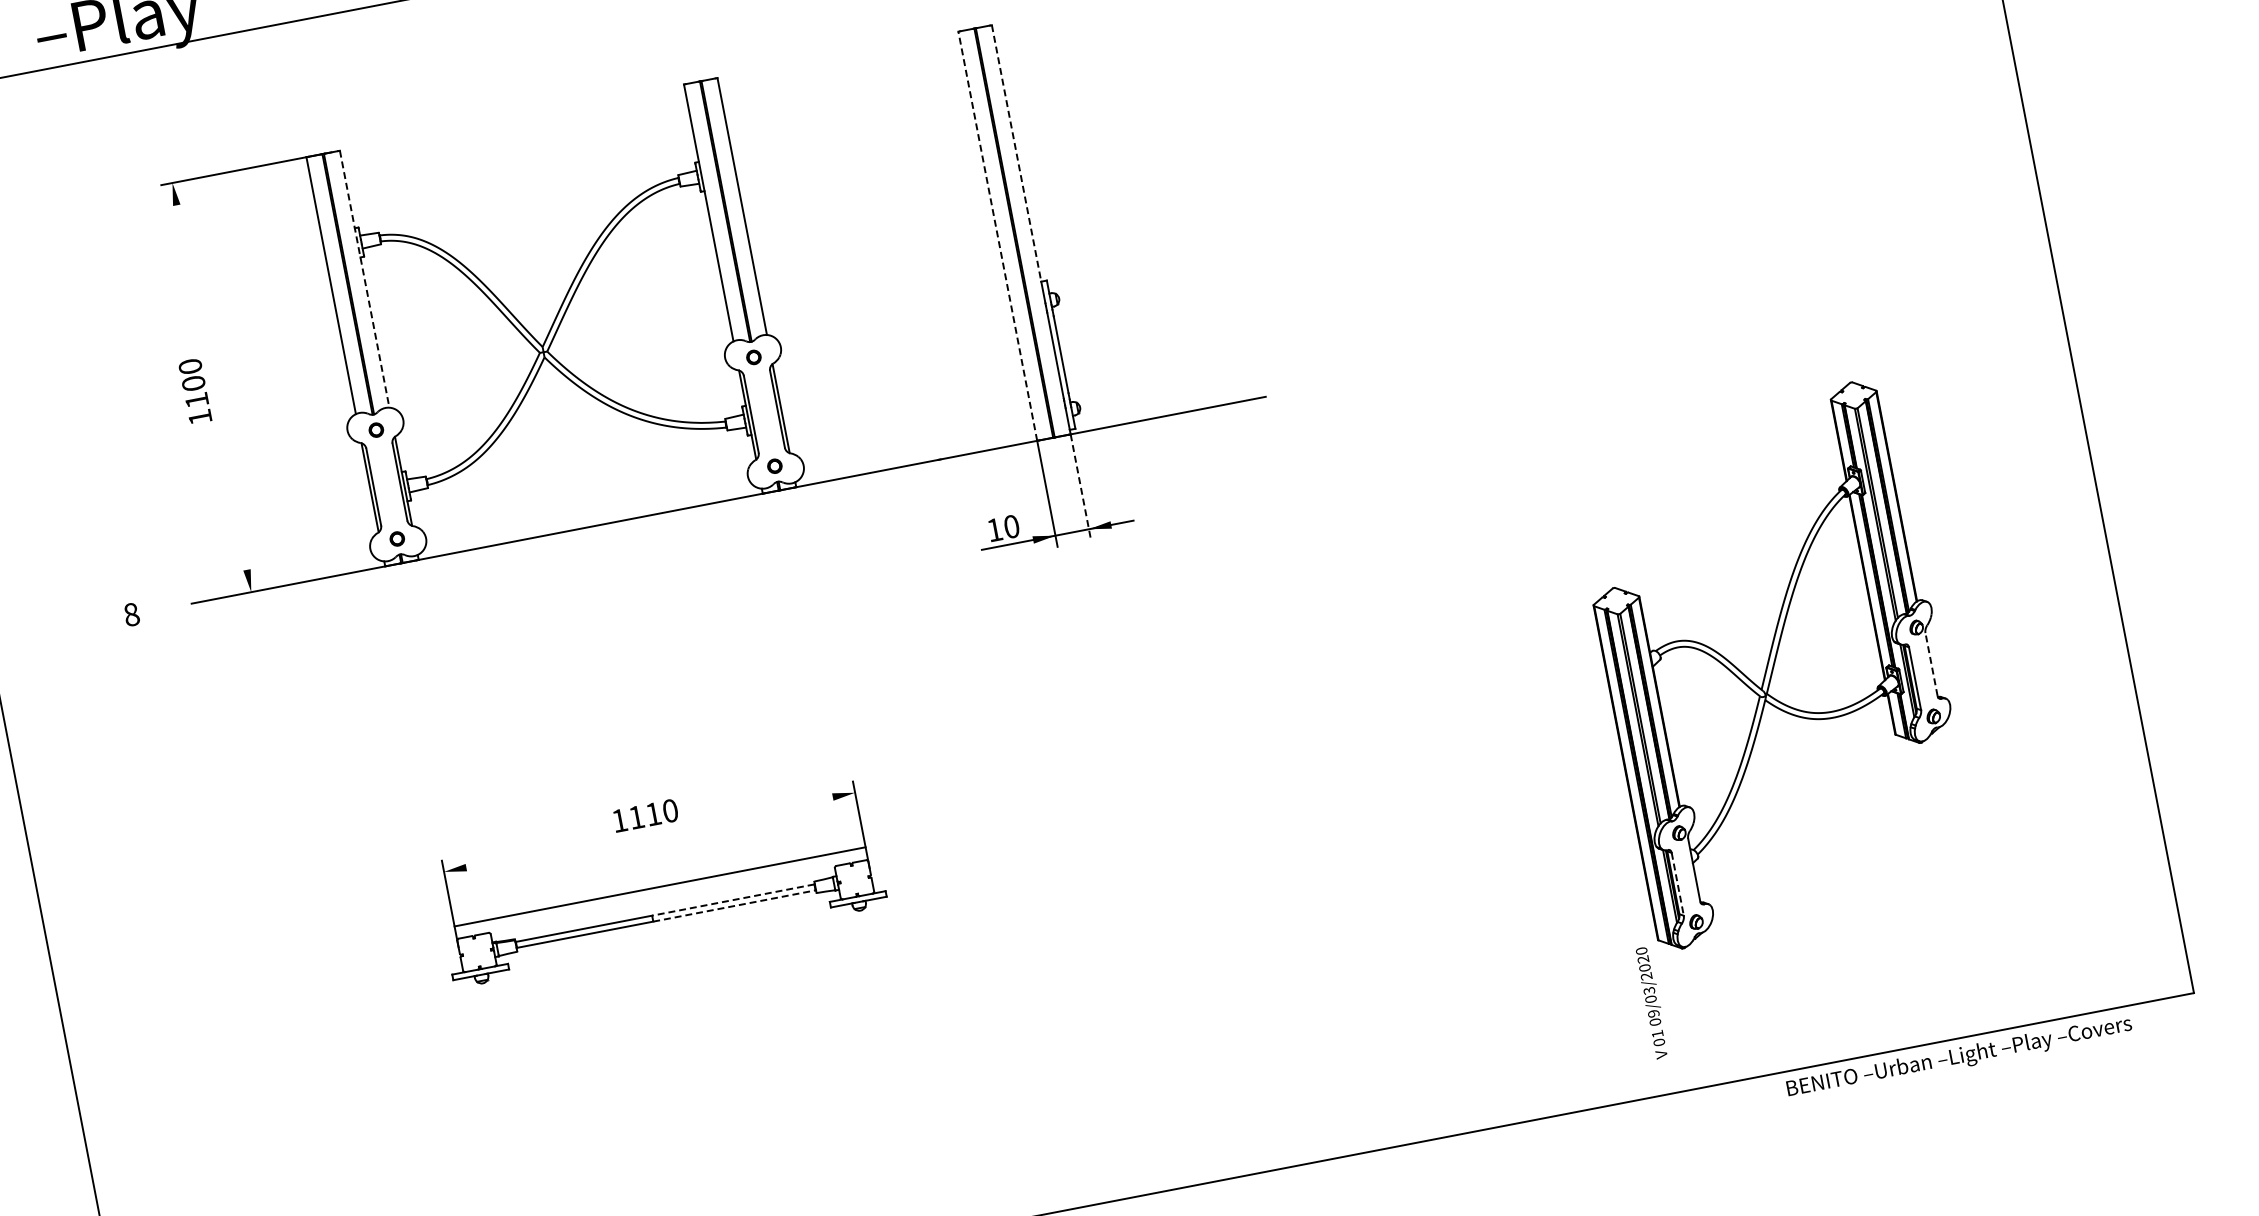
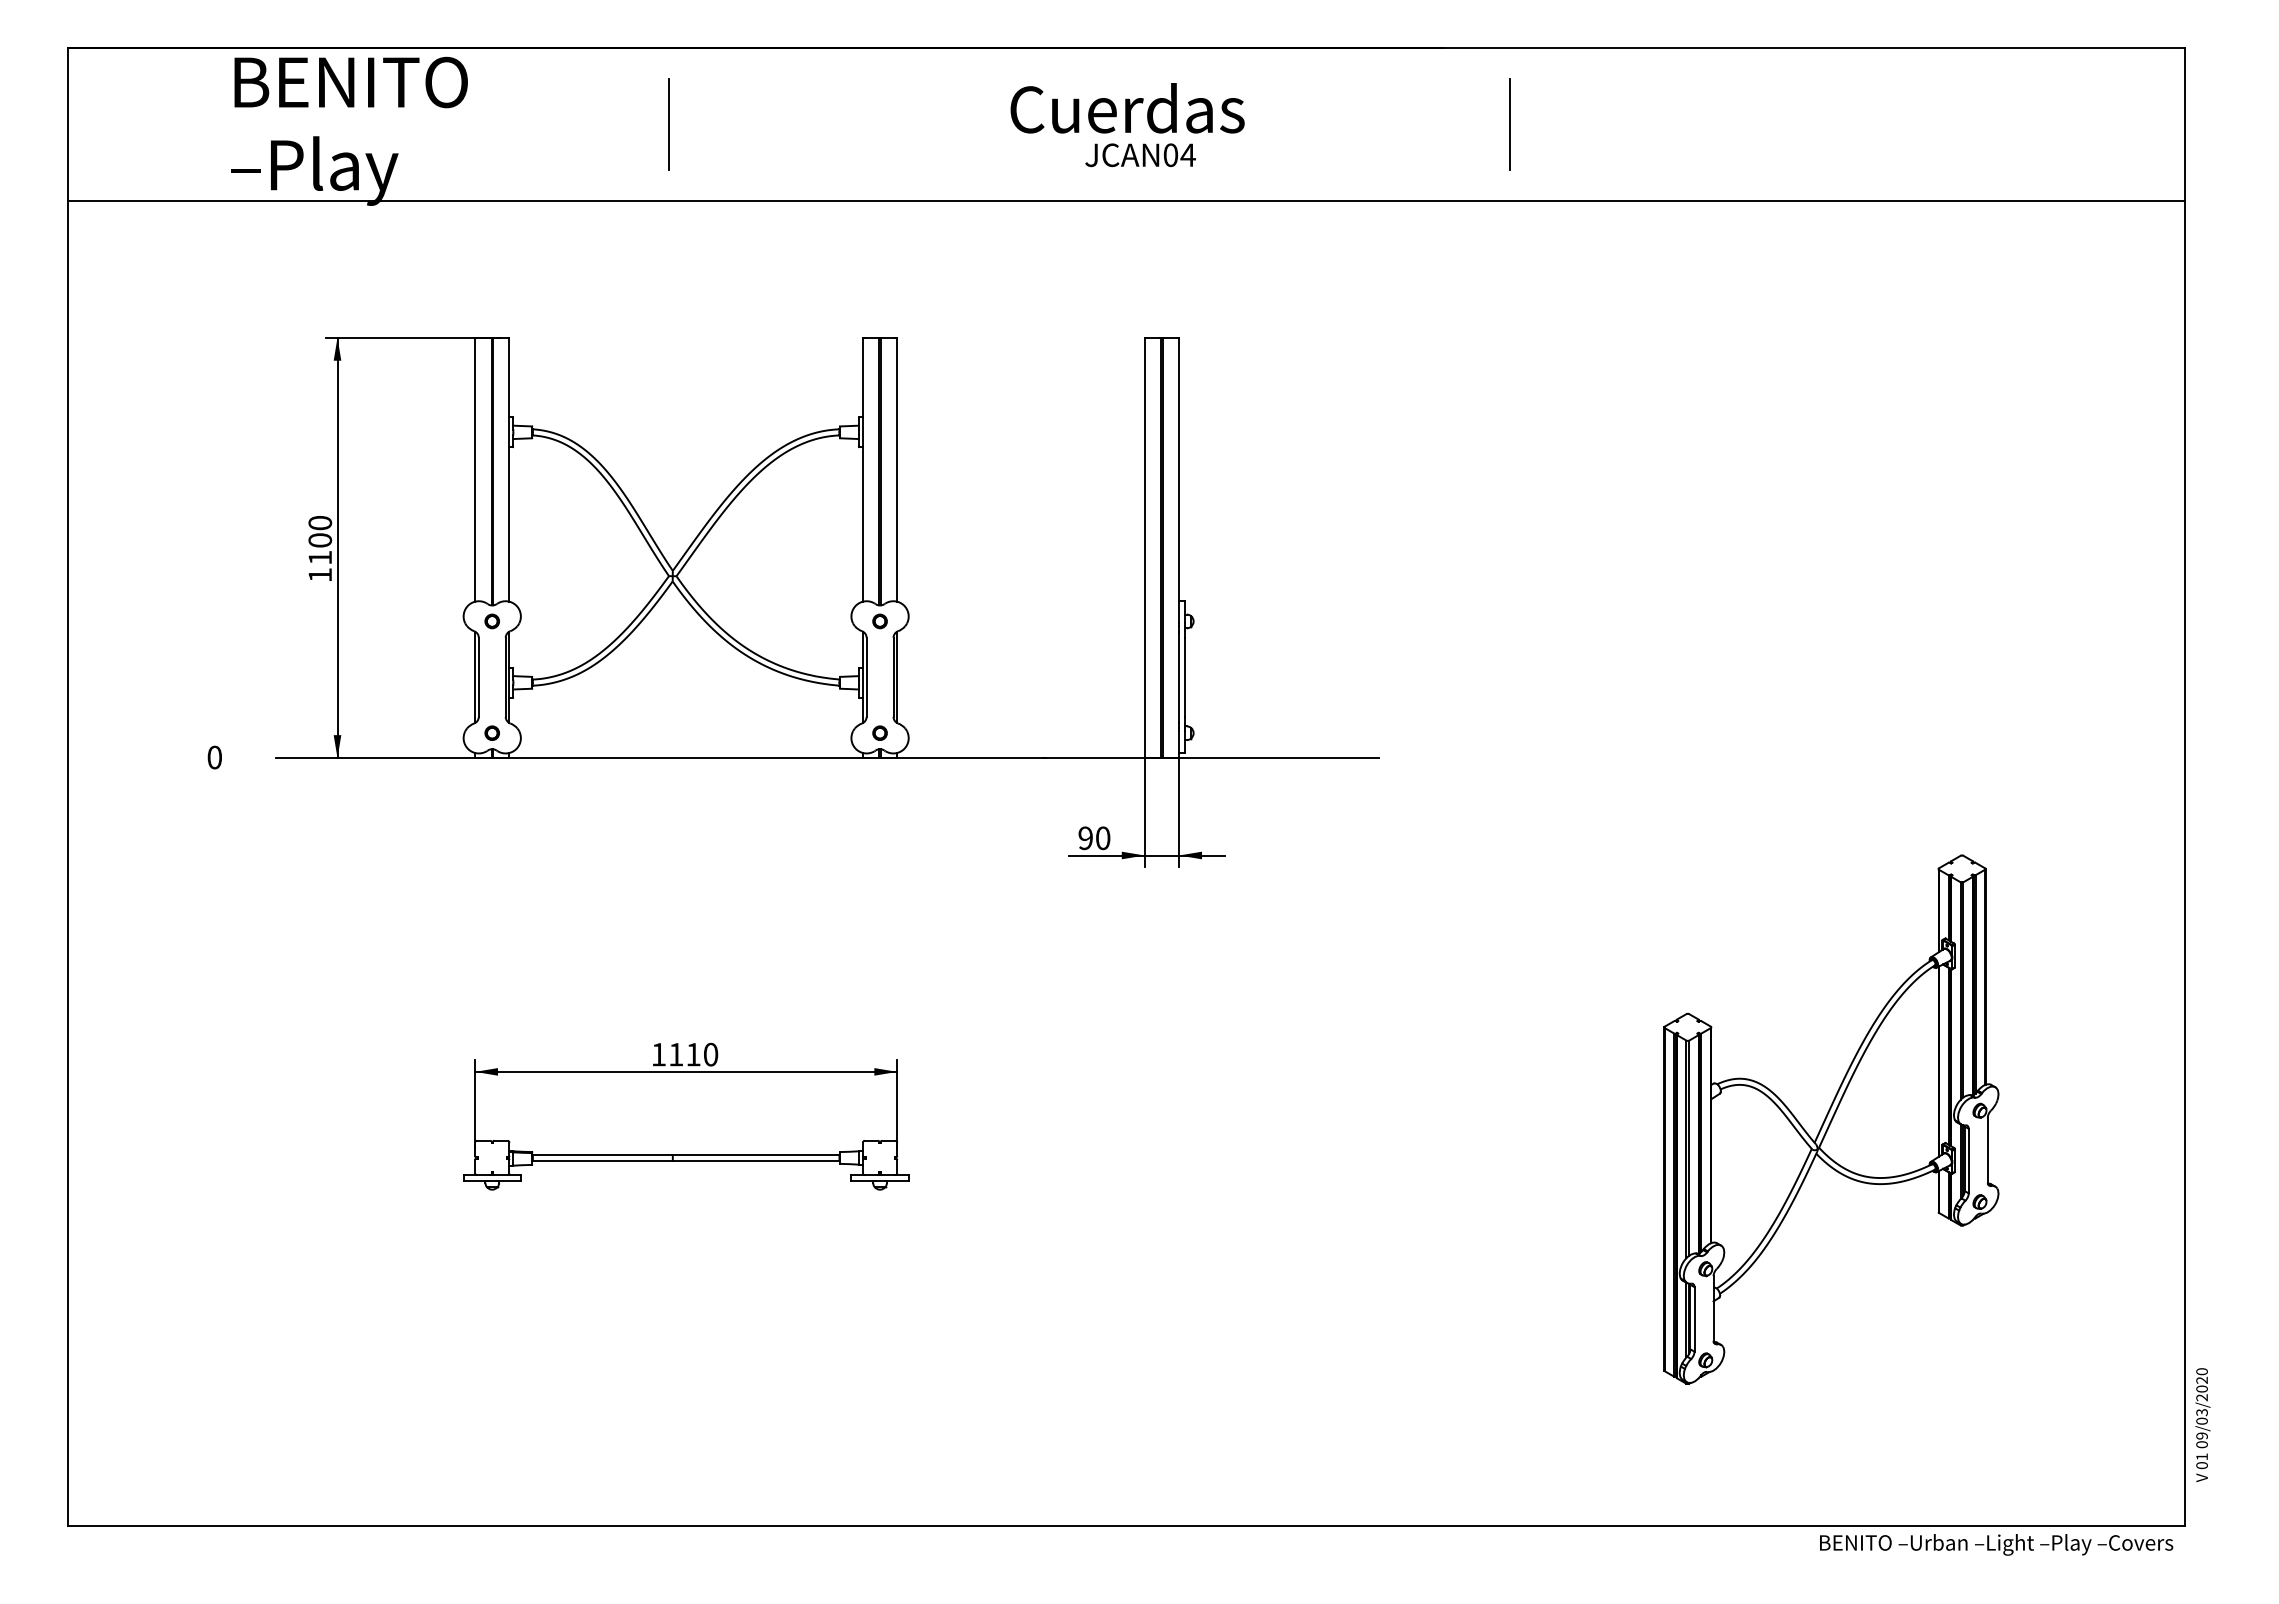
line: (1016, 153) -> (1179, 469), dashed -> solid
line: (997, 235) -> (1144, 547), dashed -> solid
line: (364, 278) -> (509, 469), dashed -> solid
line: (211, 387) -> (337, 547), added
line: (1081, 488) -> (1179, 813), dashed -> solid
text: (994, 530) -> (1085, 838), 10 -> 90
text: (131, 614) -> (214, 757), 8 -> 0
line: (1931, 663) -> (1987, 1149), dashed -> solid
line: (1677, 884) -> (1694, 1319), dashed -> solid
line: (660, 886) -> (686, 1071), moved
line: (732, 899) -> (755, 1154), dashed -> solid
line: (734, 906) -> (756, 1161), dashed -> solid
text: (1652, 1003) -> (2202, 1425), moved
text: (1959, 1057) -> (1996, 1544), moved

